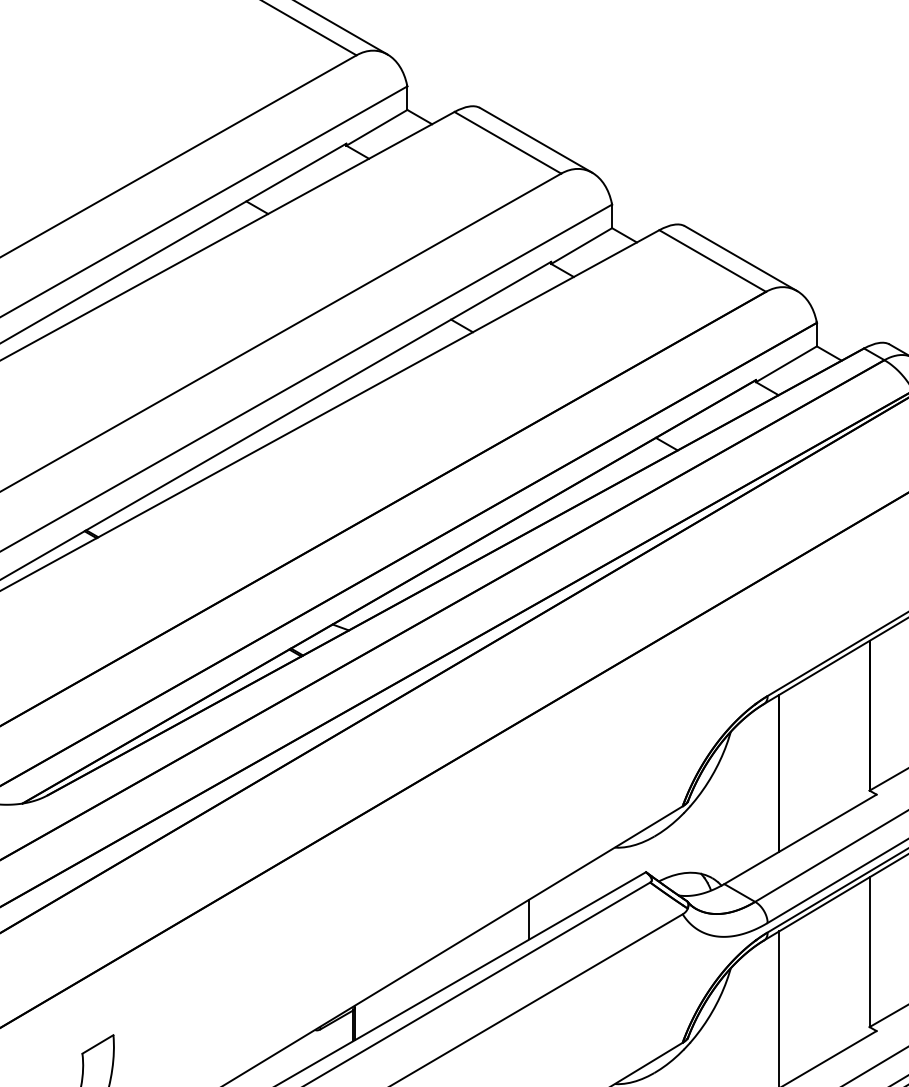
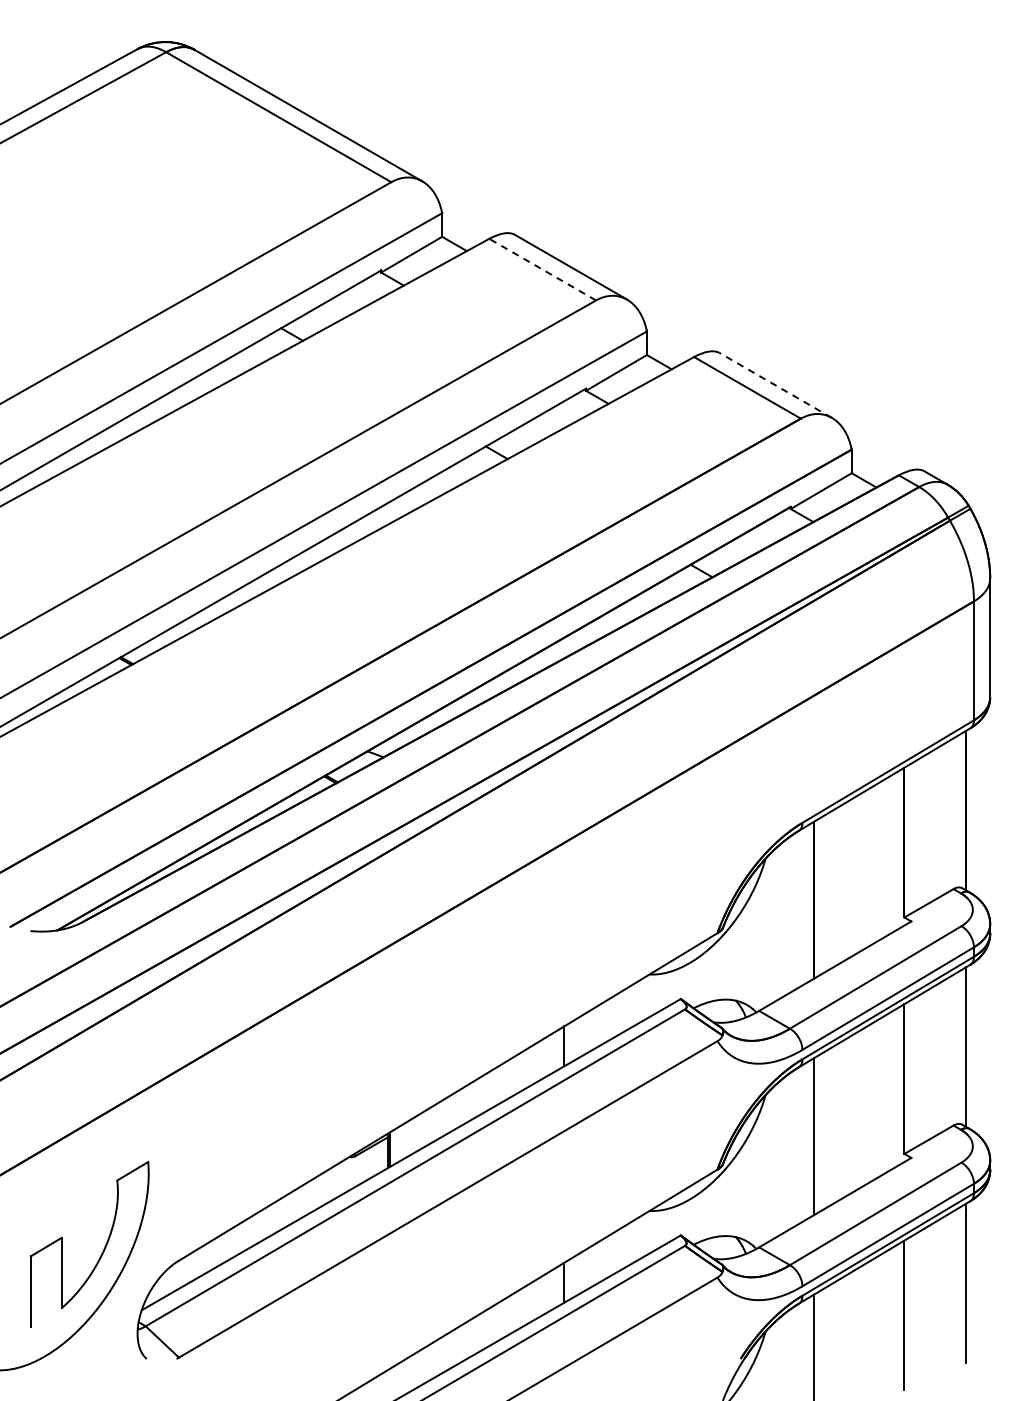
line: (507, 142) -> (542, 269), solid -> dashed
line: (740, 258) -> (775, 385), solid -> dashed

